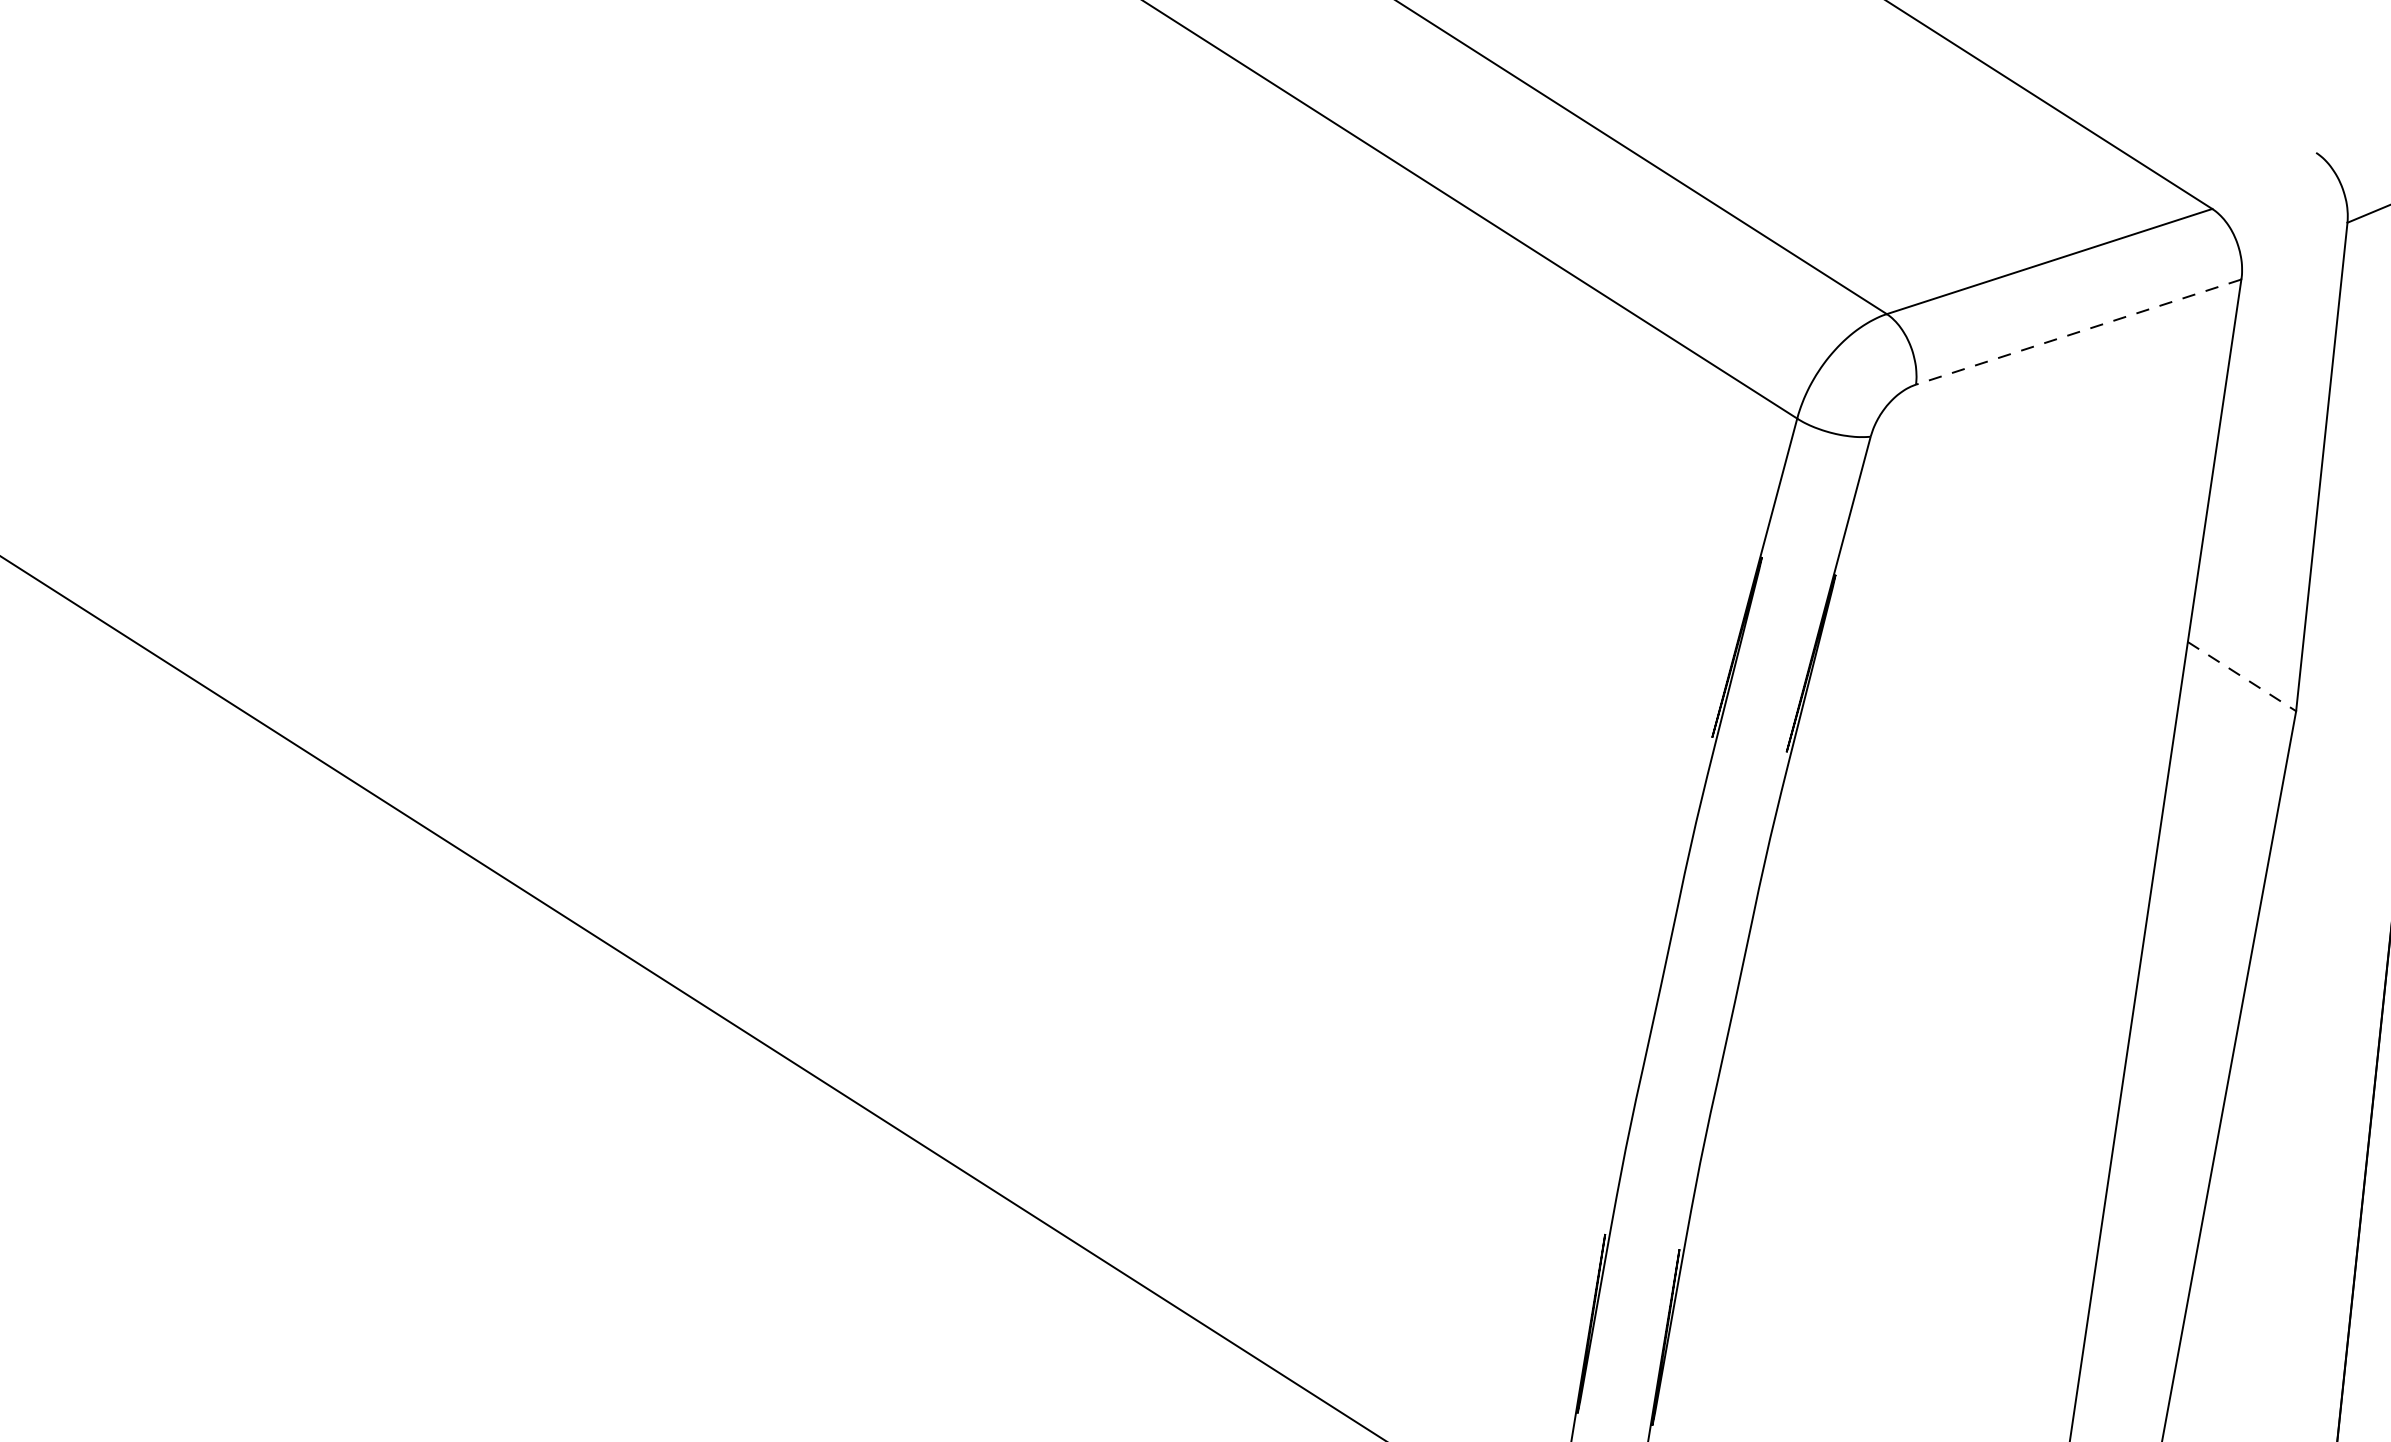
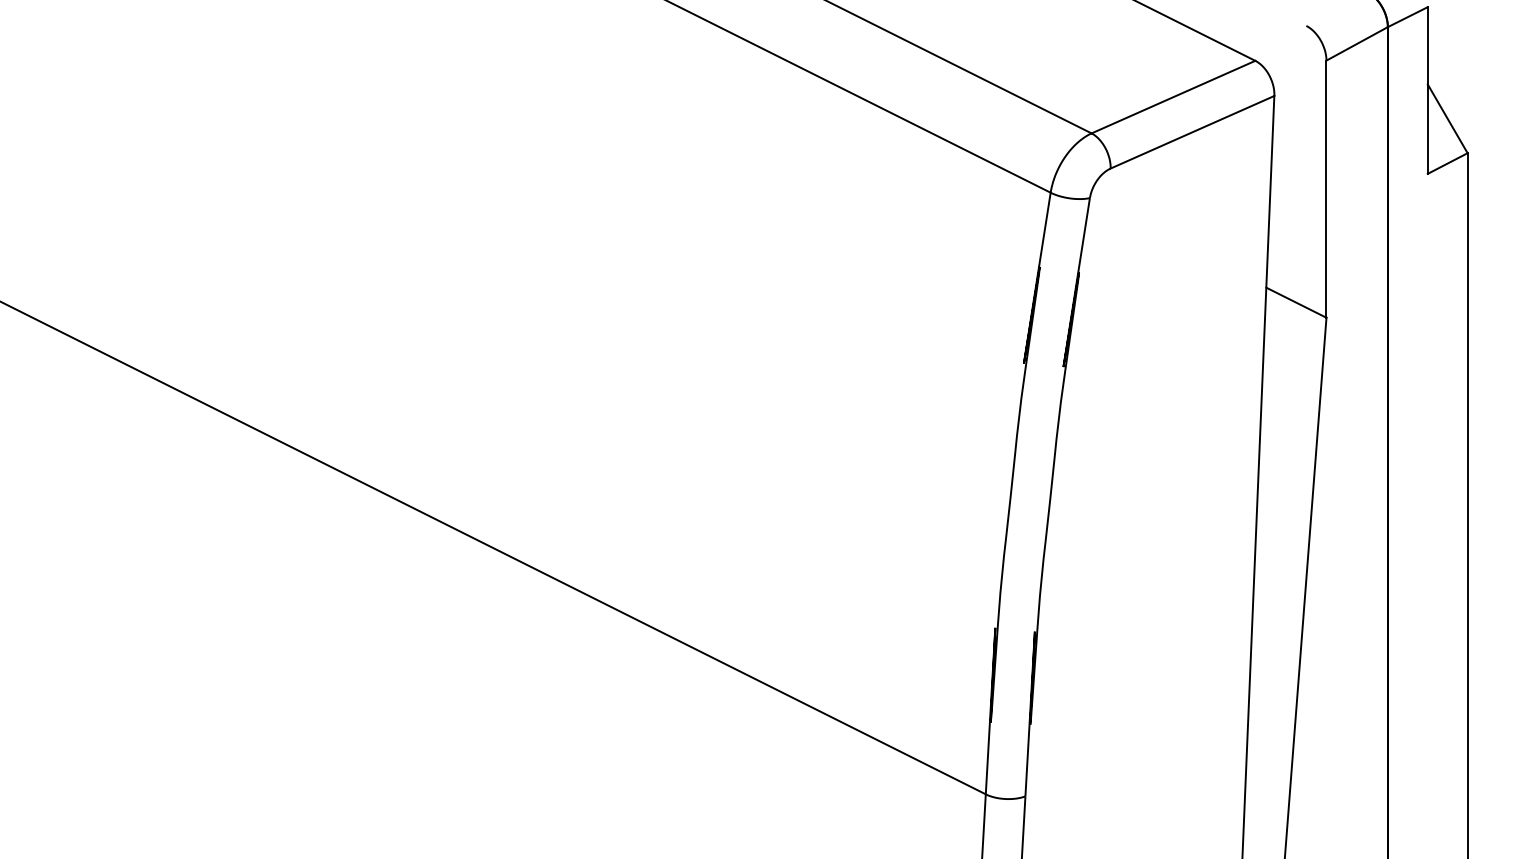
line: (2078, 332) -> (1192, 132), dashed -> solid
line: (2242, 676) -> (1296, 302), dashed -> solid

